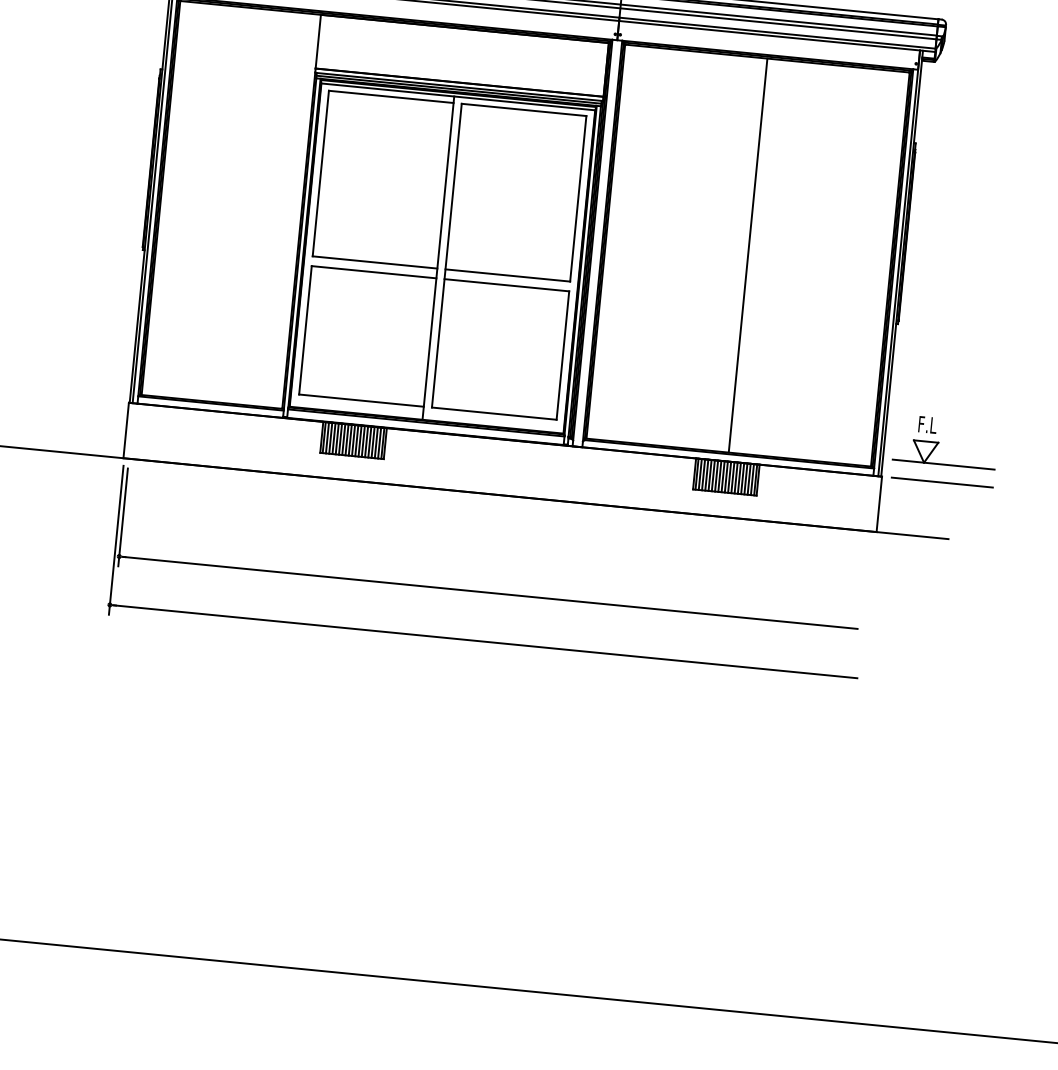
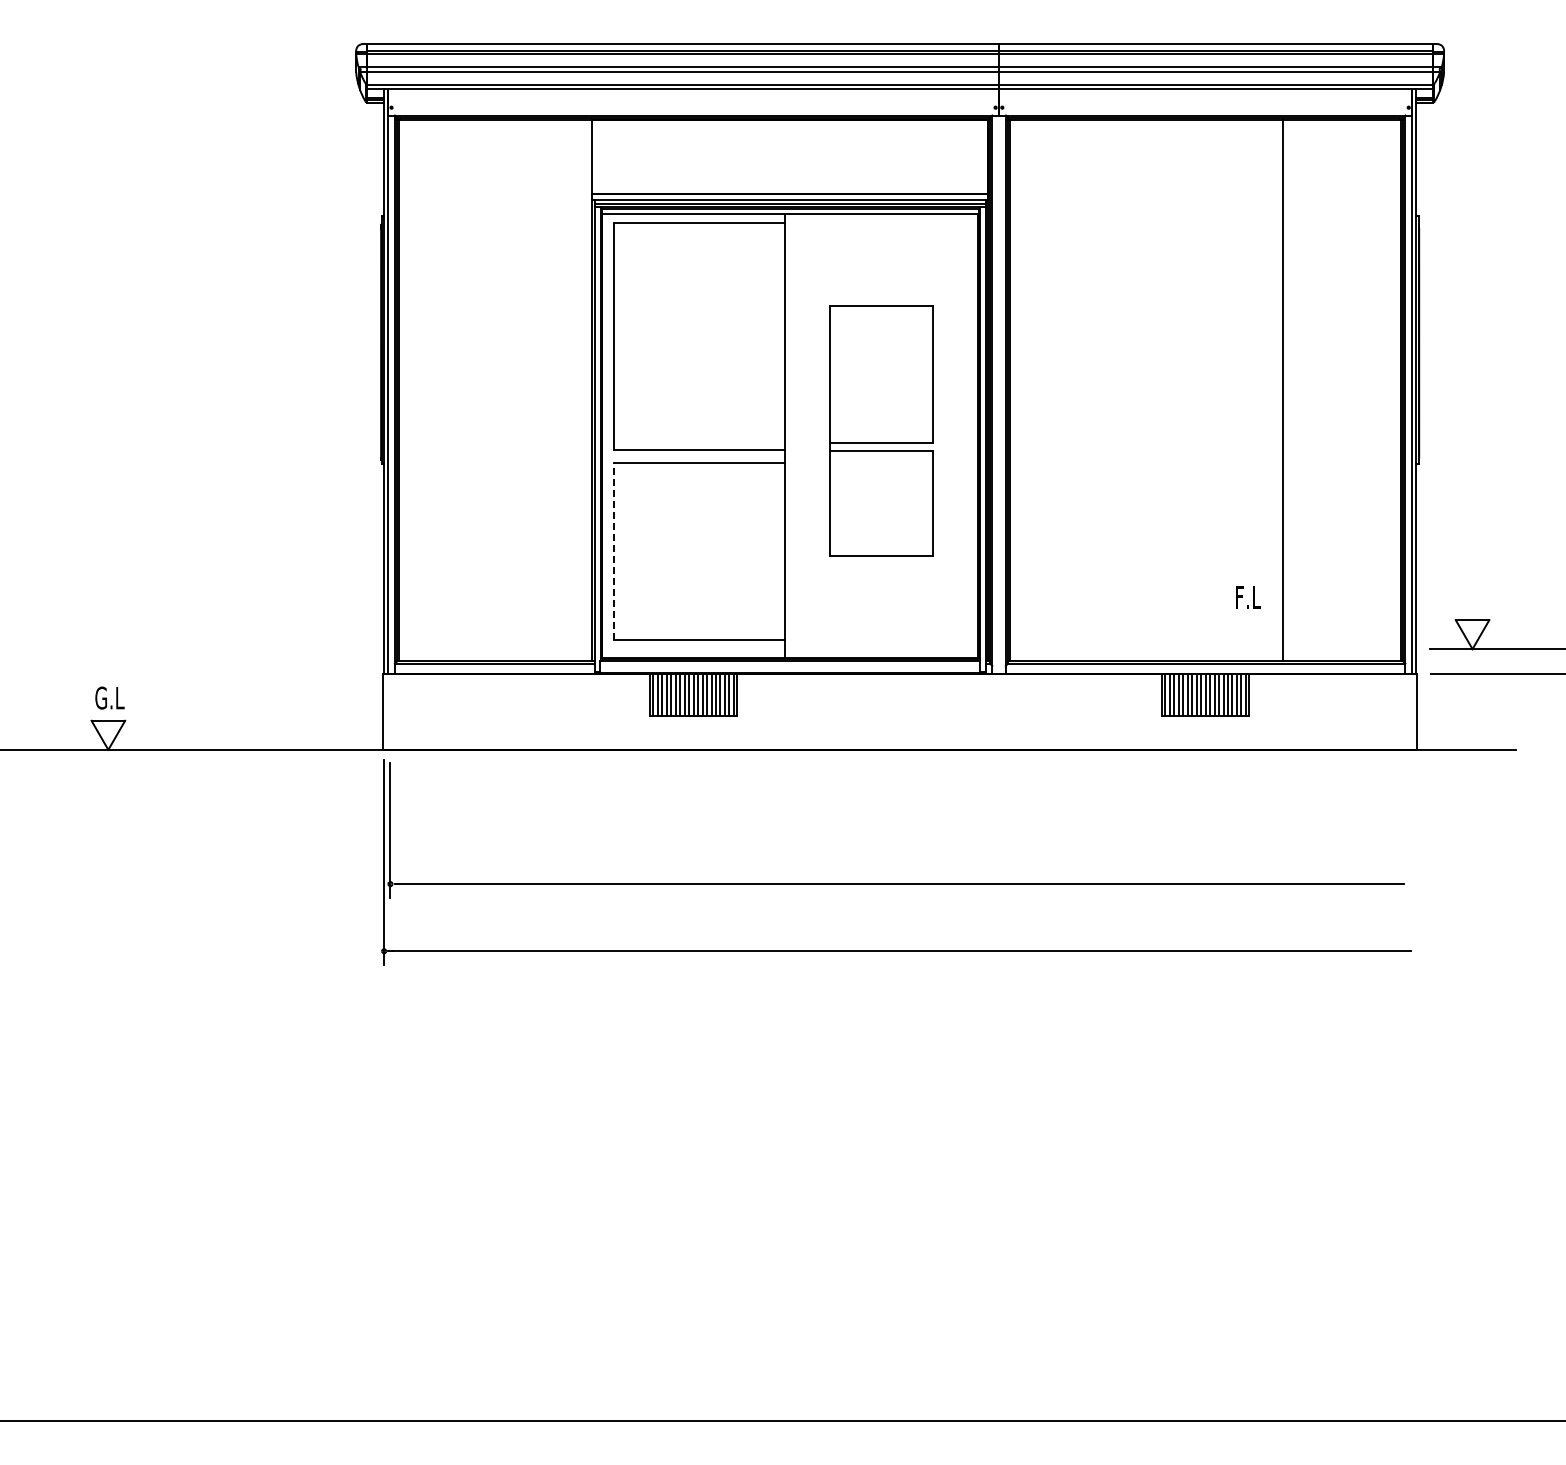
line: (748, 255) -> (1282, 390), moved
part: (509, 261) -> (881, 431), size x0.6
line: (305, 330) -> (613, 551), solid -> dashed
text: (927, 425) -> (1248, 597), moved

